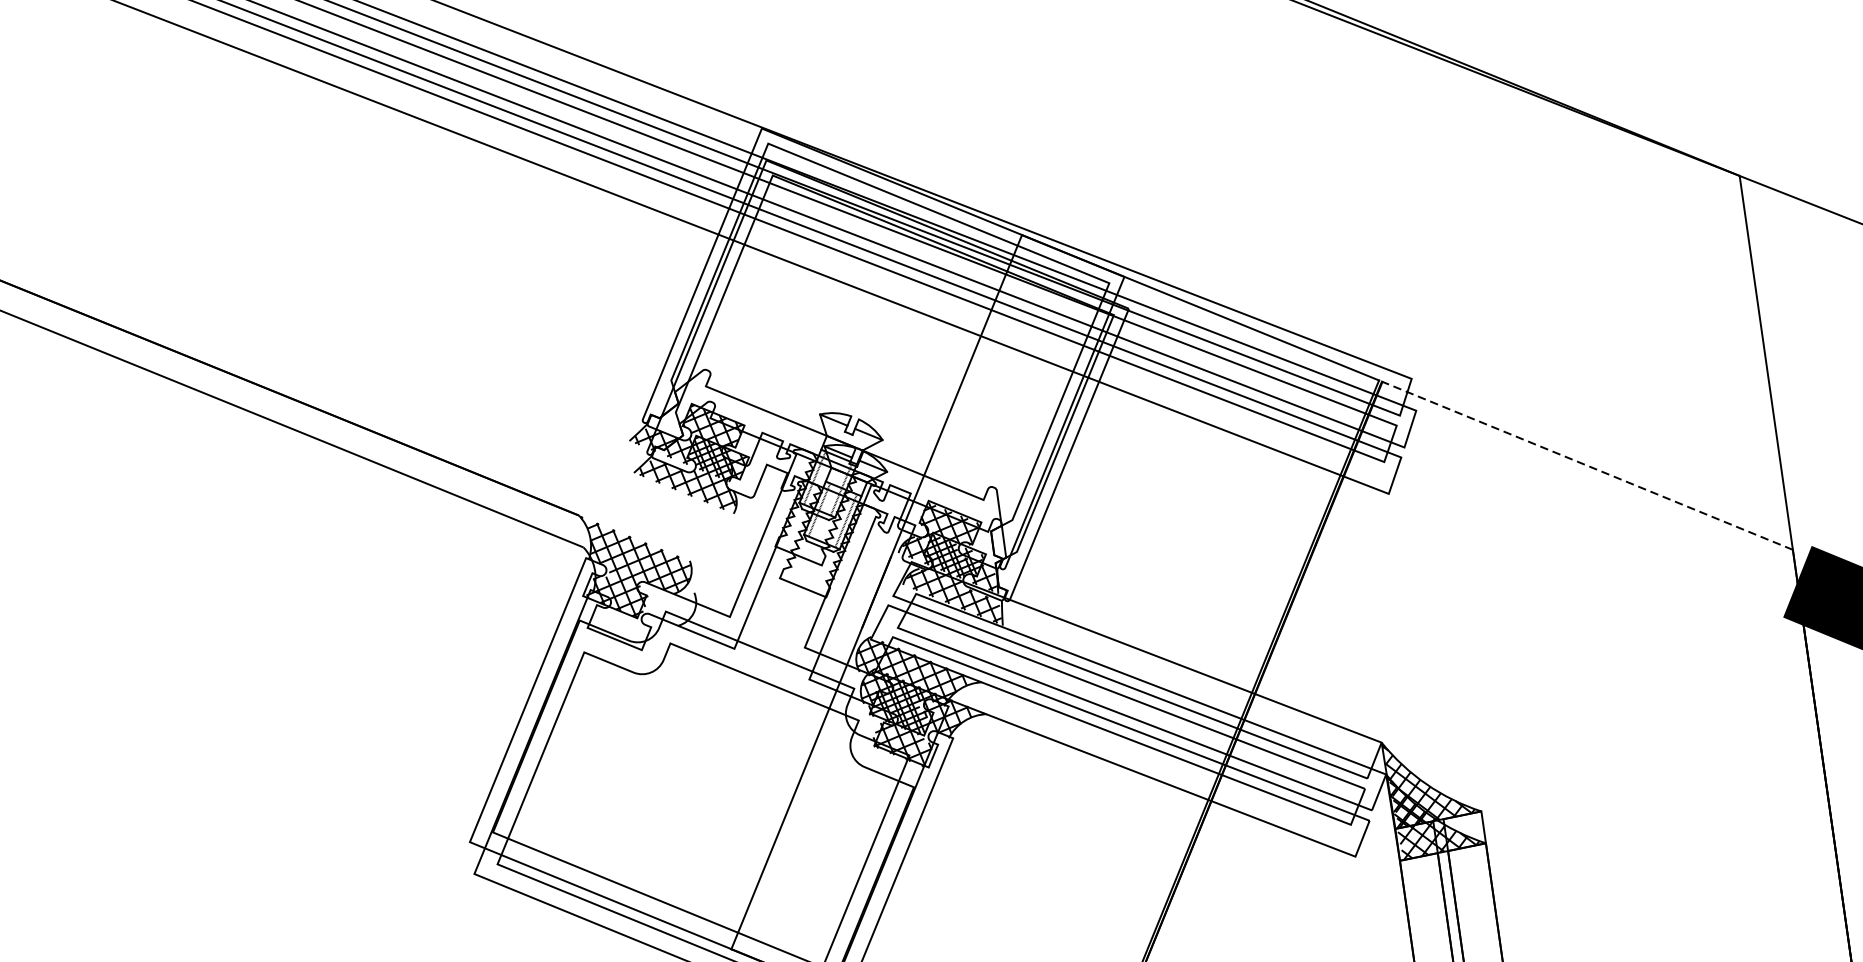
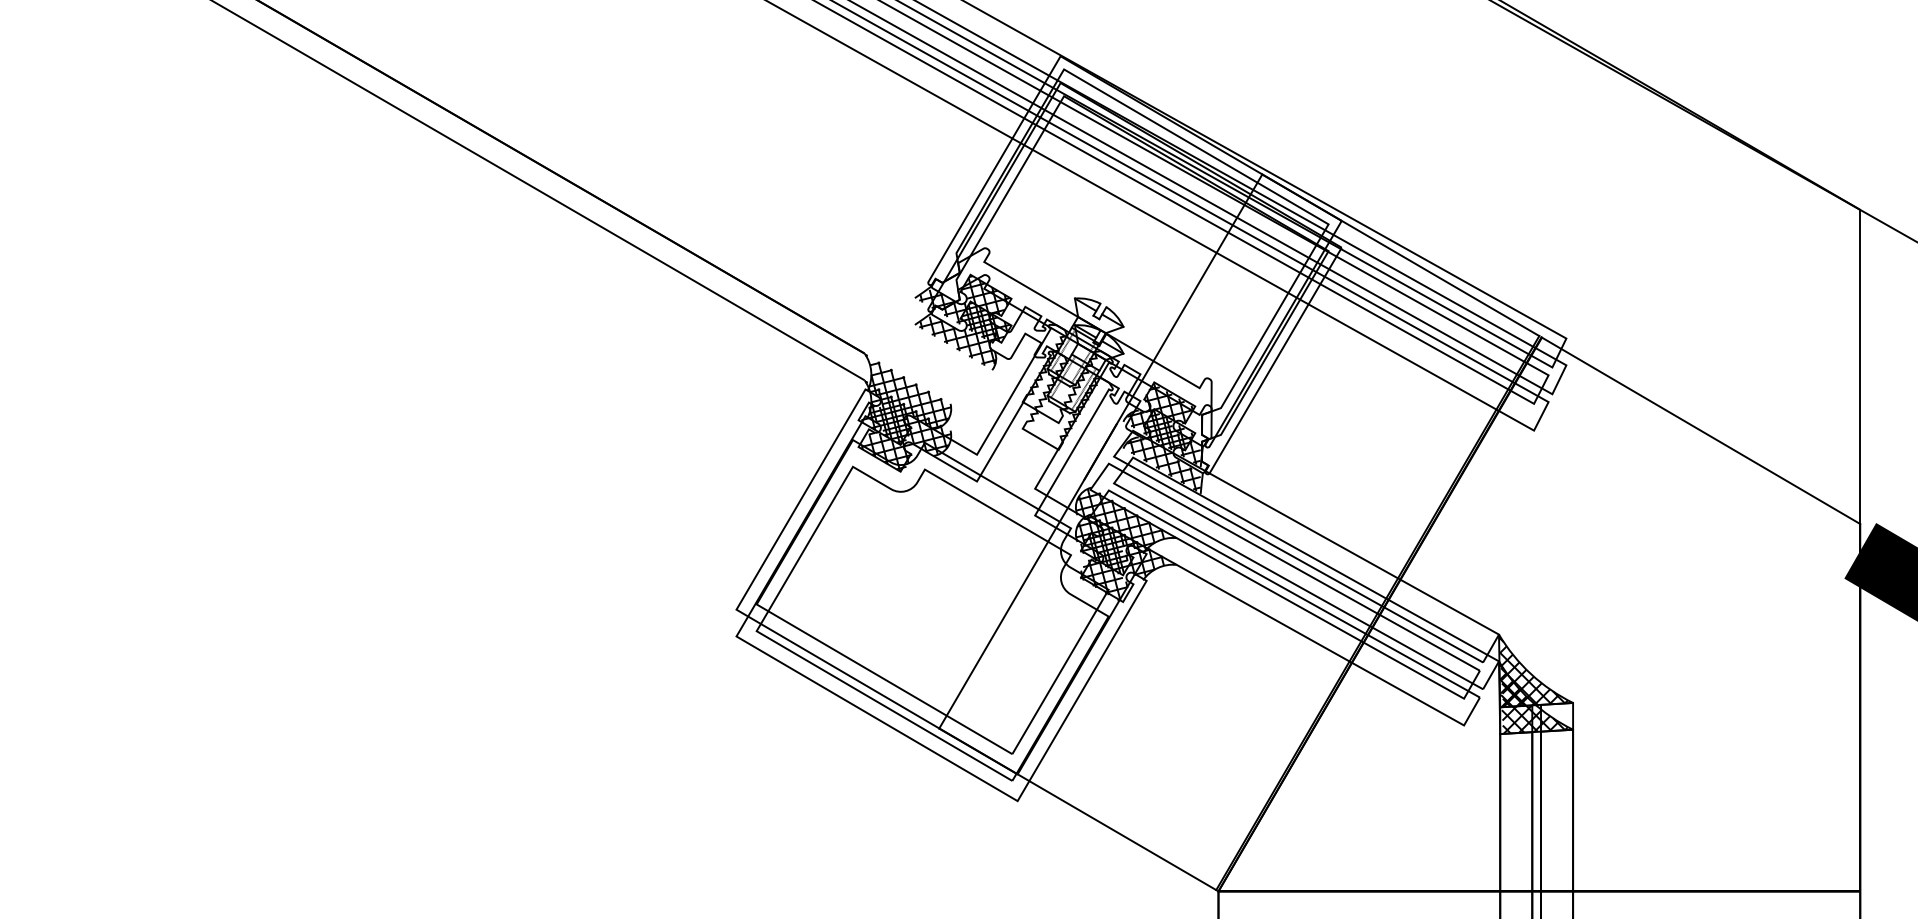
line: (1586, 465) -> (1700, 430), dashed -> solid
hatch: (641, 595) -> (906, 426), added

